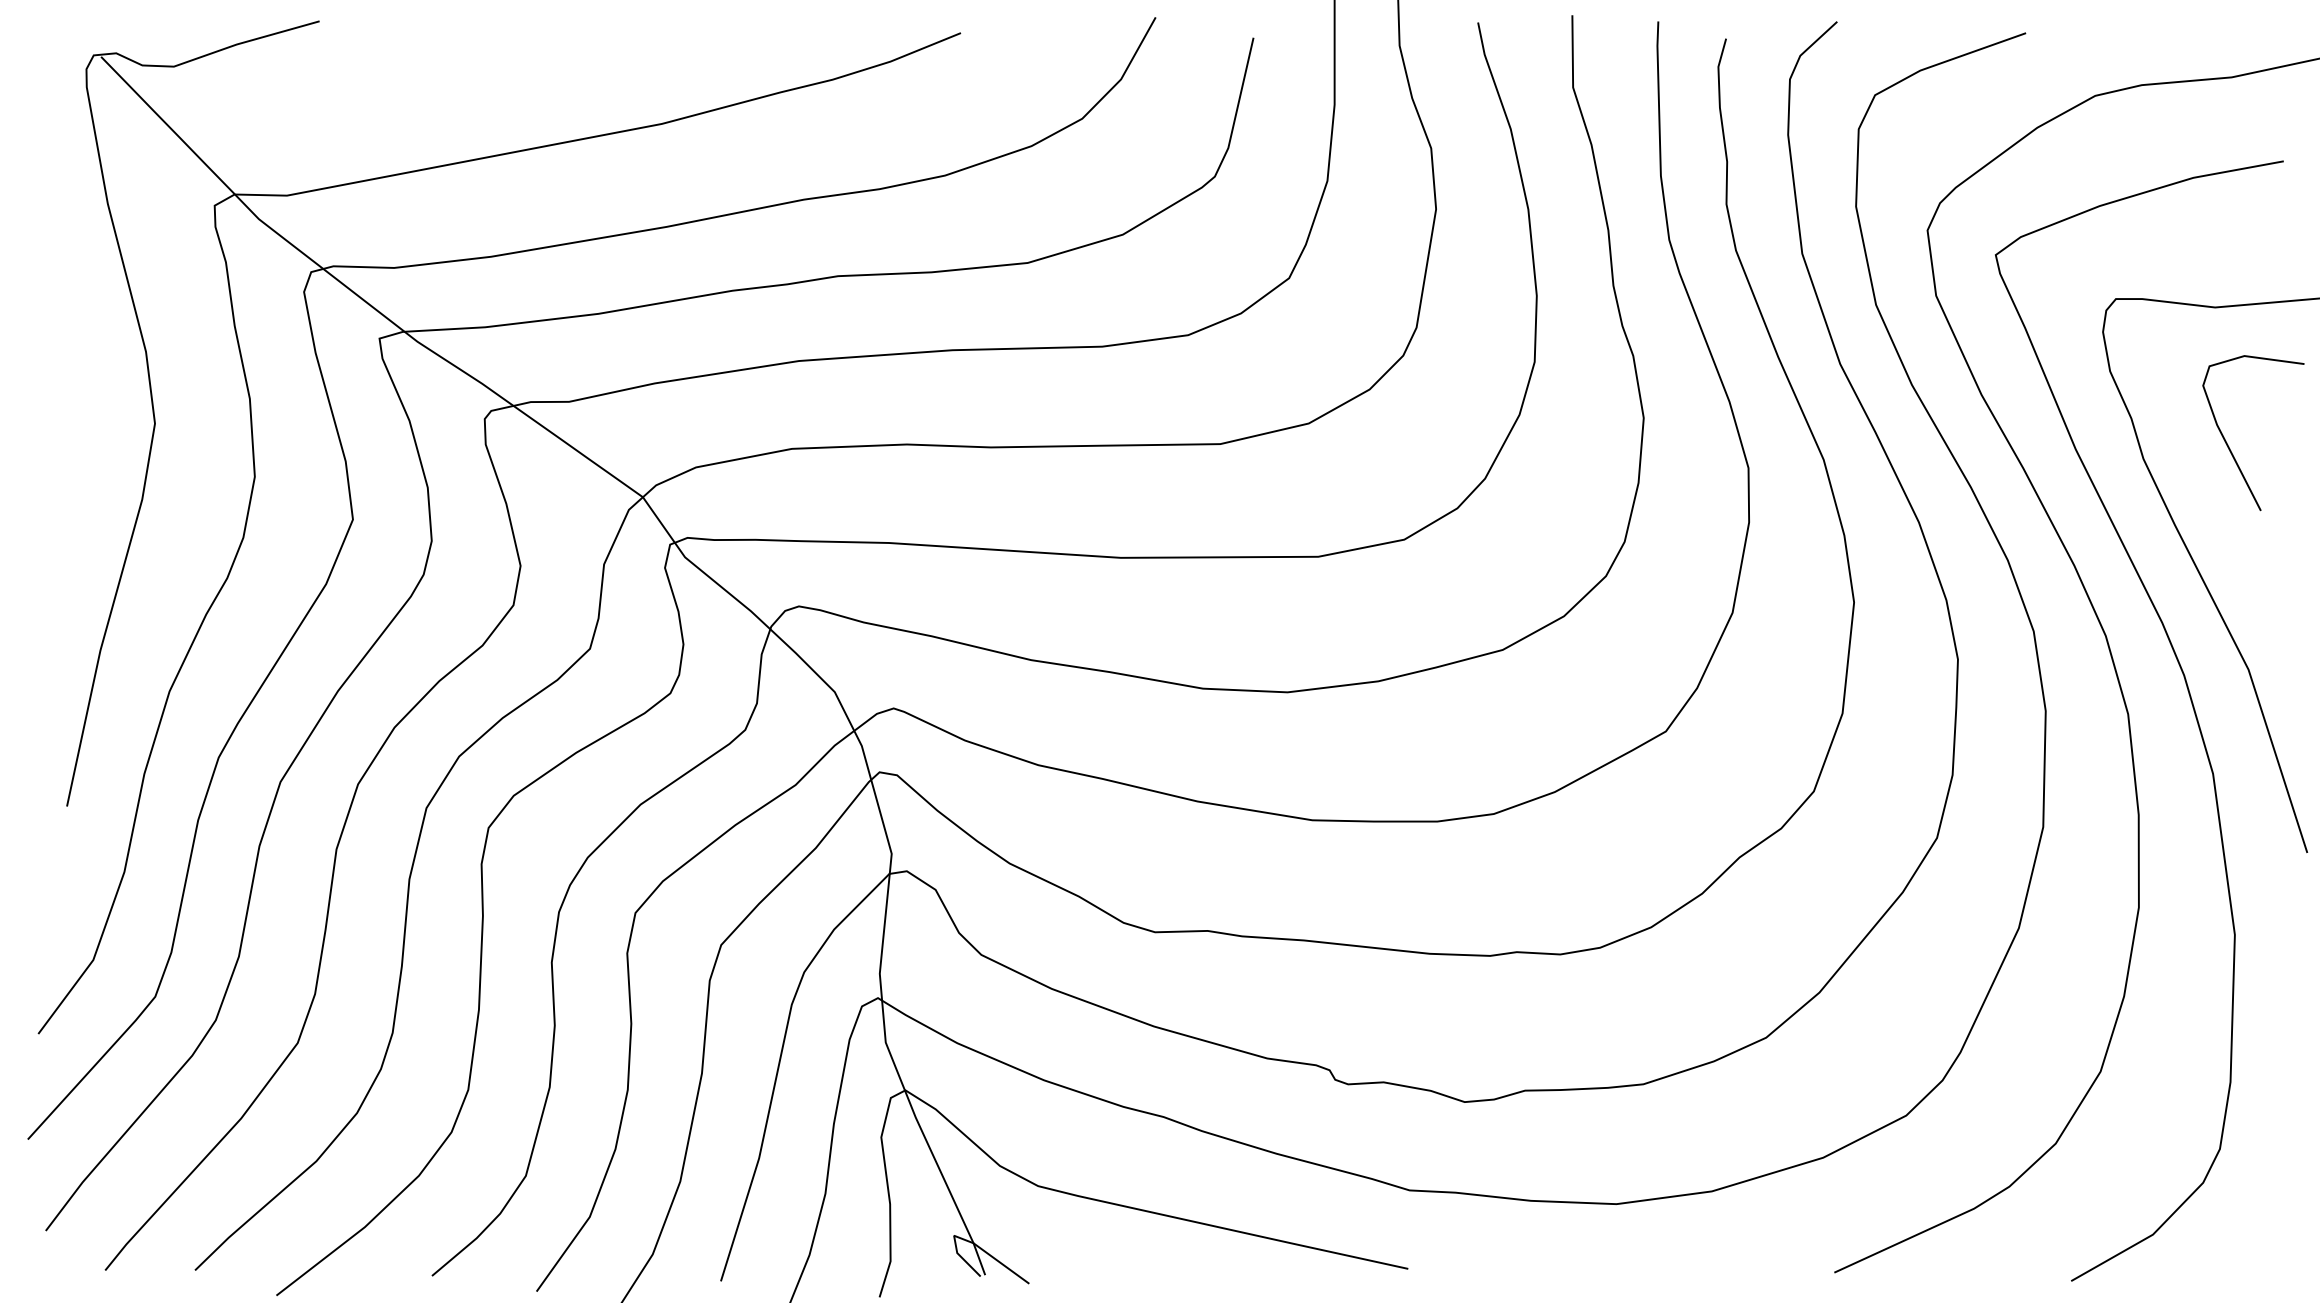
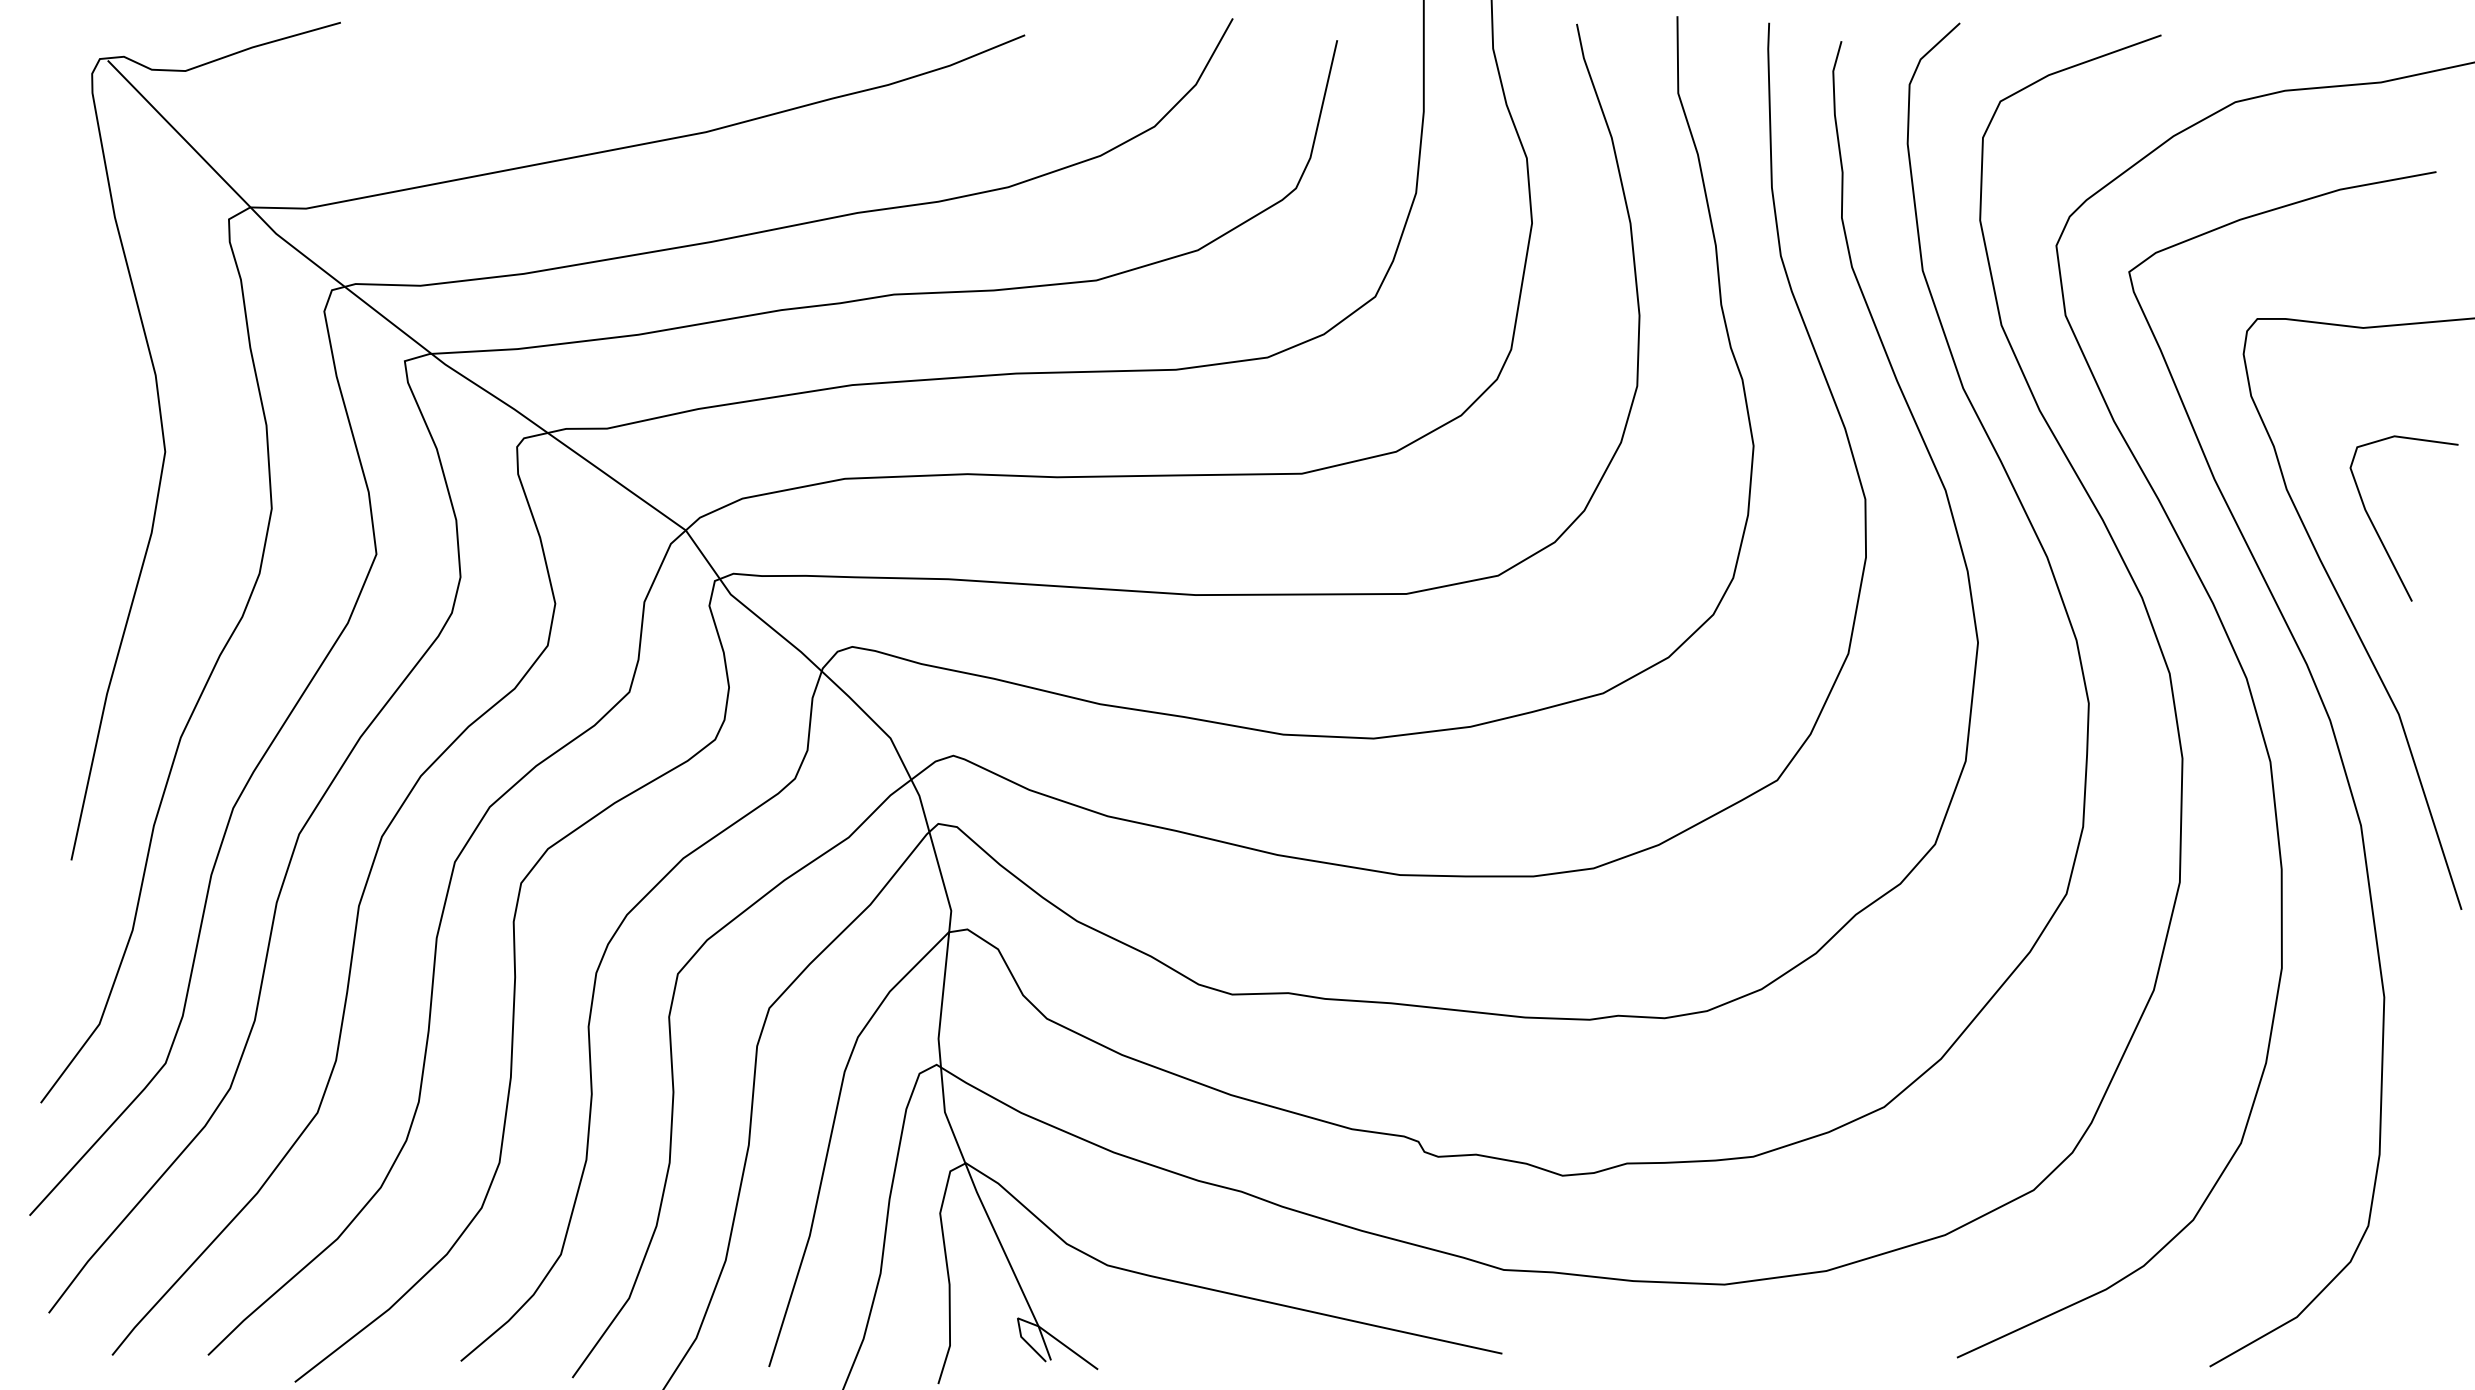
part: (2229, 446) -> (2378, 532), moved

